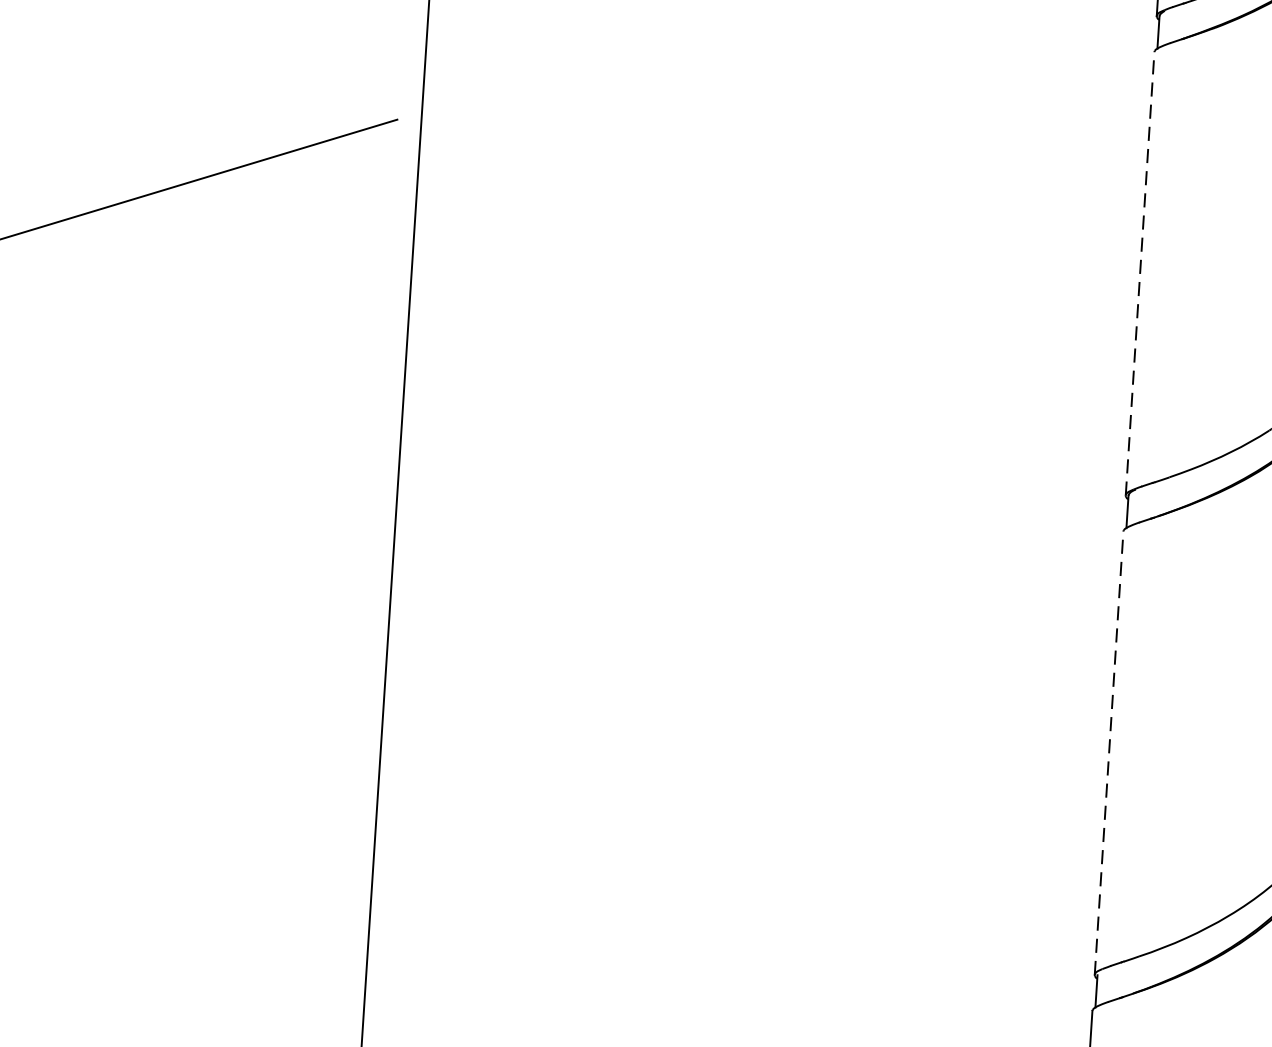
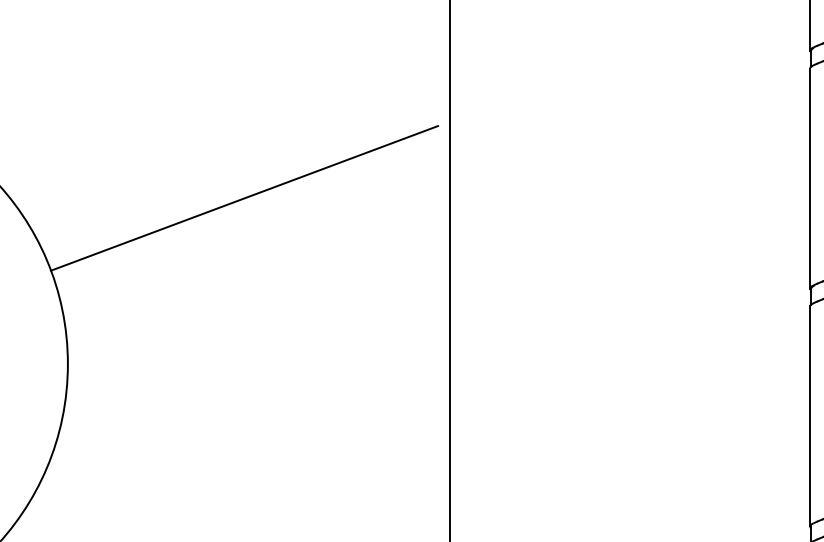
line: (1141, 273) -> (810, 178), dashed -> solid
line: (1110, 751) -> (810, 415), dashed -> solid

